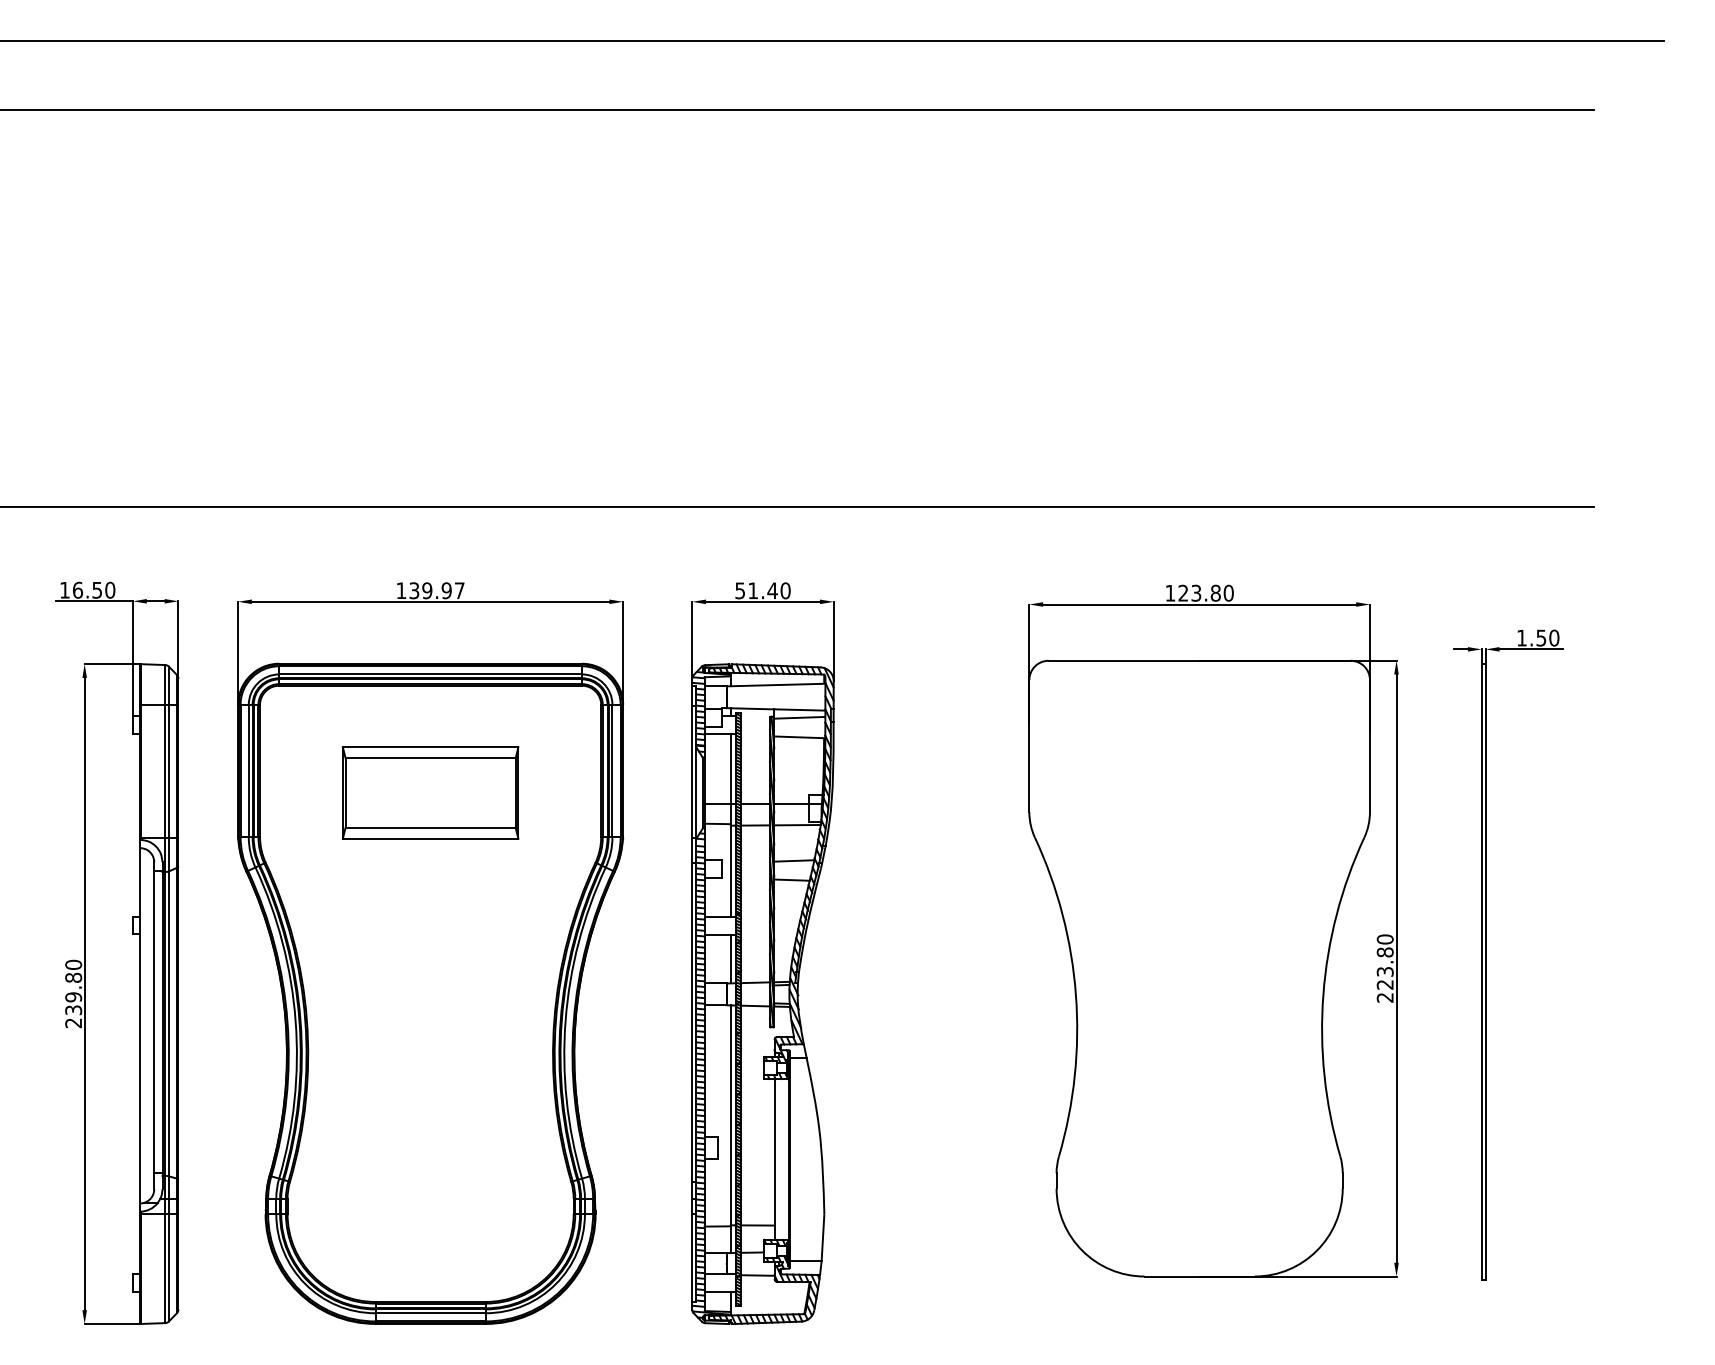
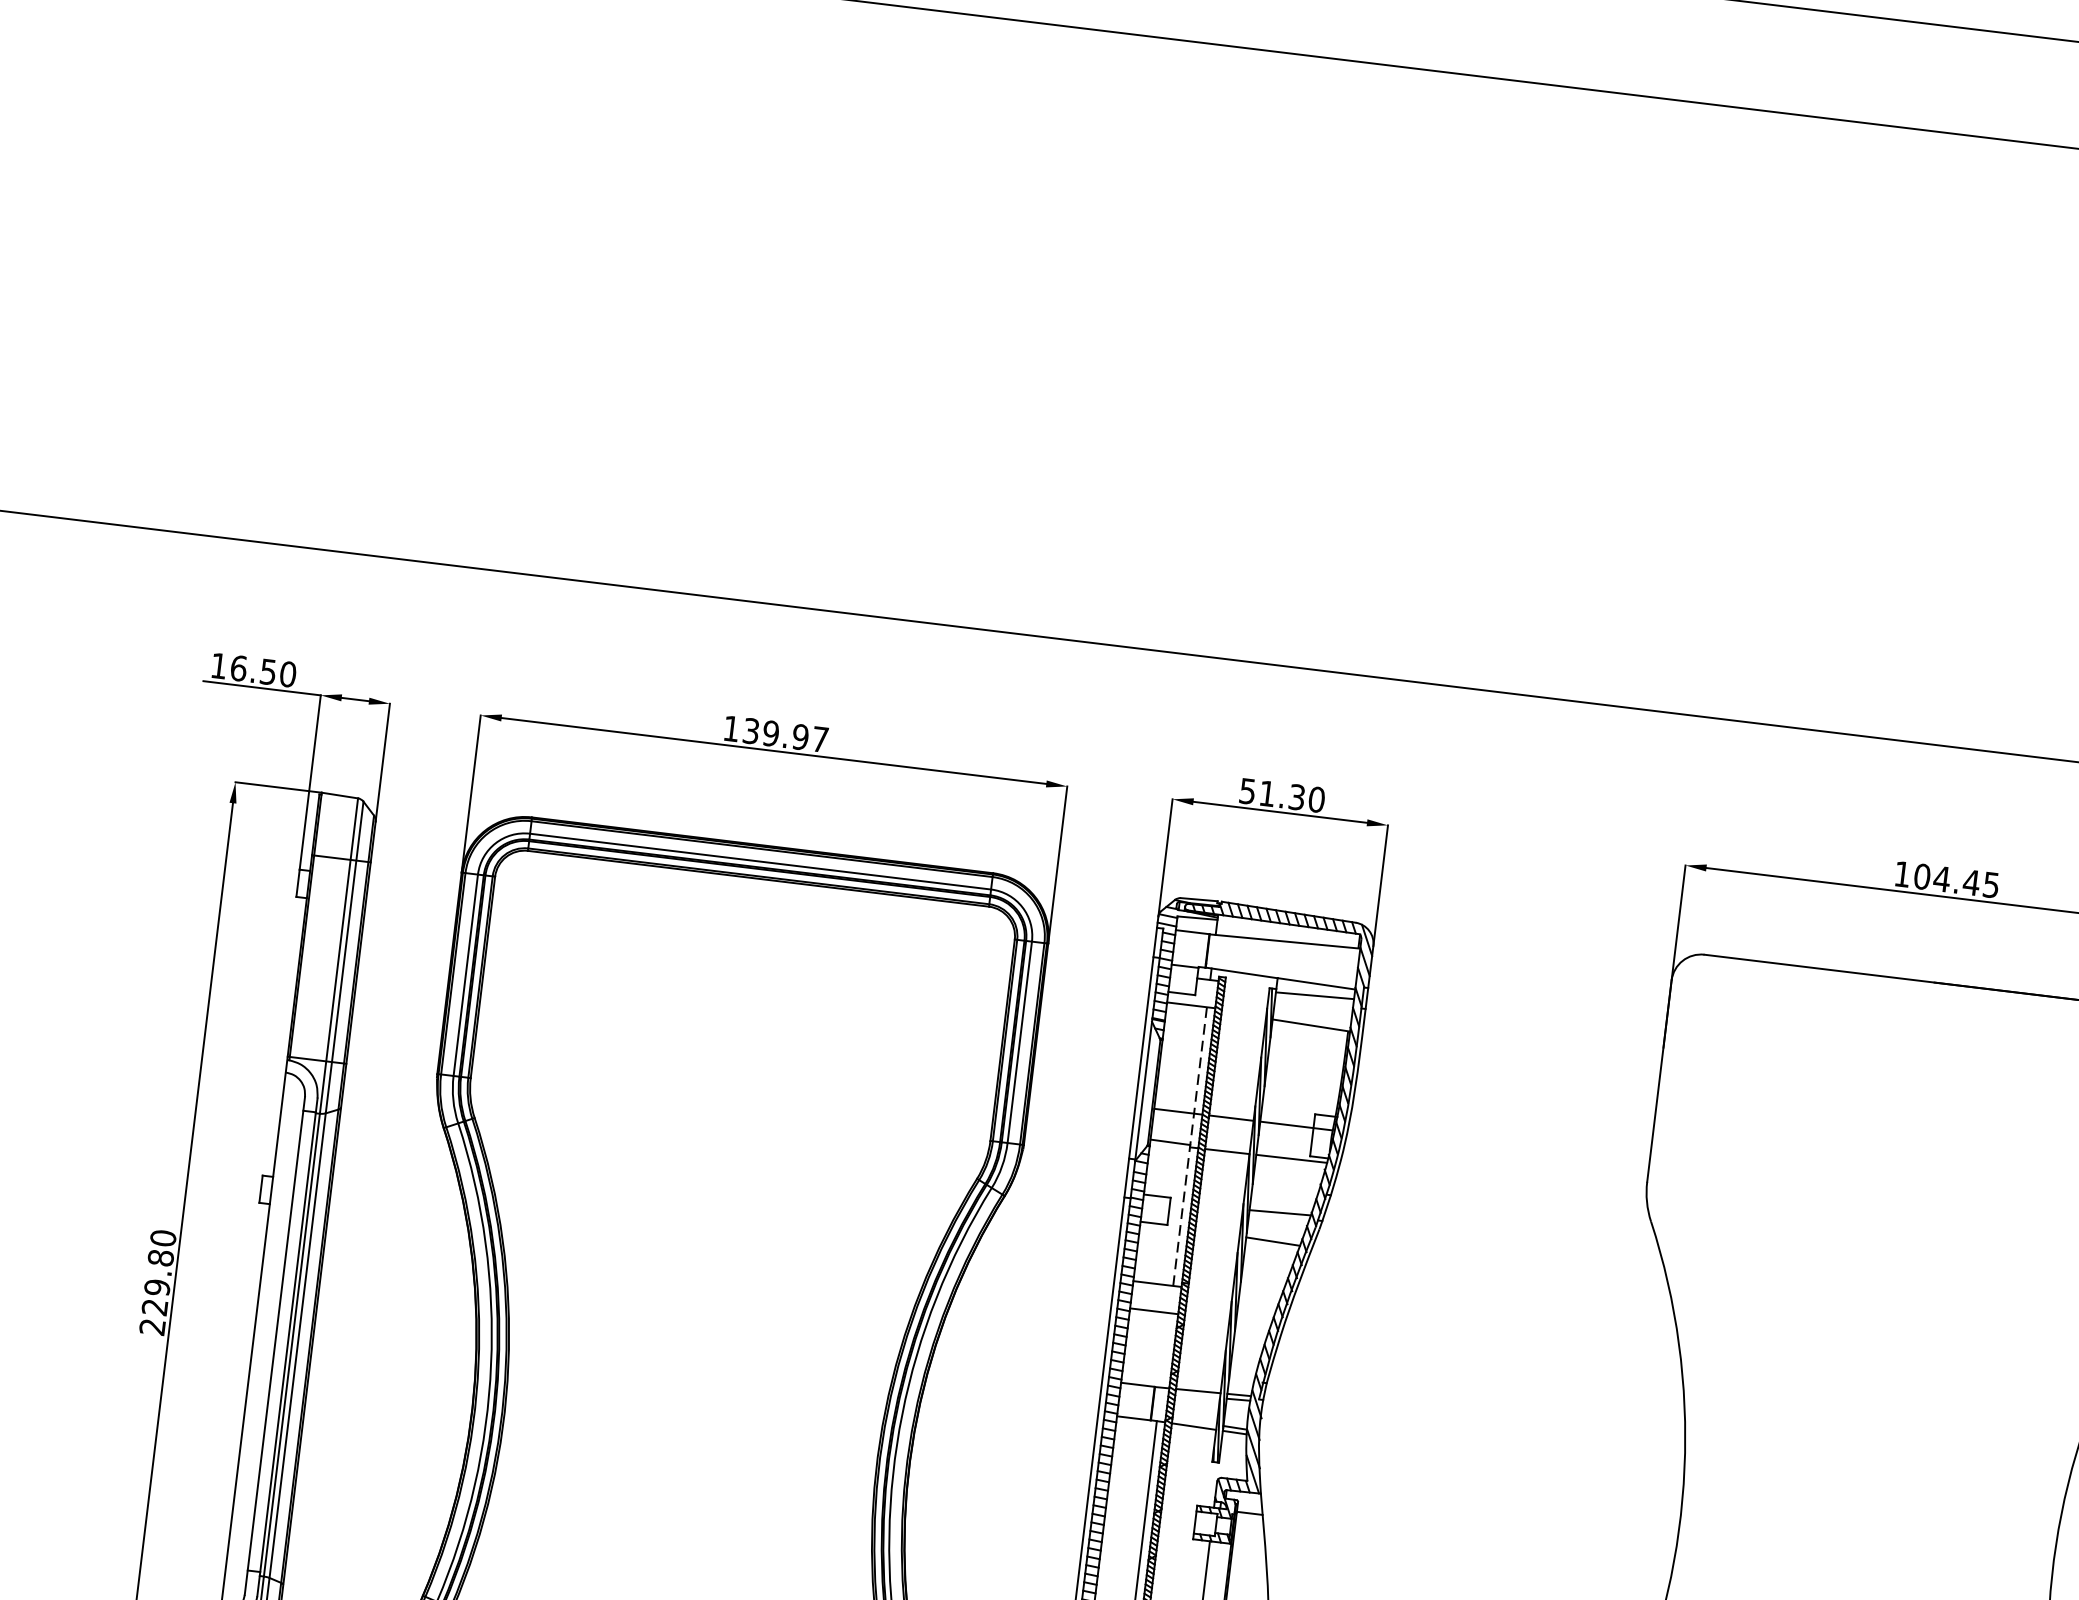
text: (772, 590) -> (1296, 796), 51.40 -> 51.30
text: (1205, 592) -> (1956, 879), 123.80 -> 104.45
part: (430, 792) -> (738, 1041), removed
line: (730, 825) -> (1189, 1147), solid -> dashed
line: (730, 958) -> (1165, 1349), removed
text: (73, 1010) -> (154, 1307), 239.80 -> 229.80

